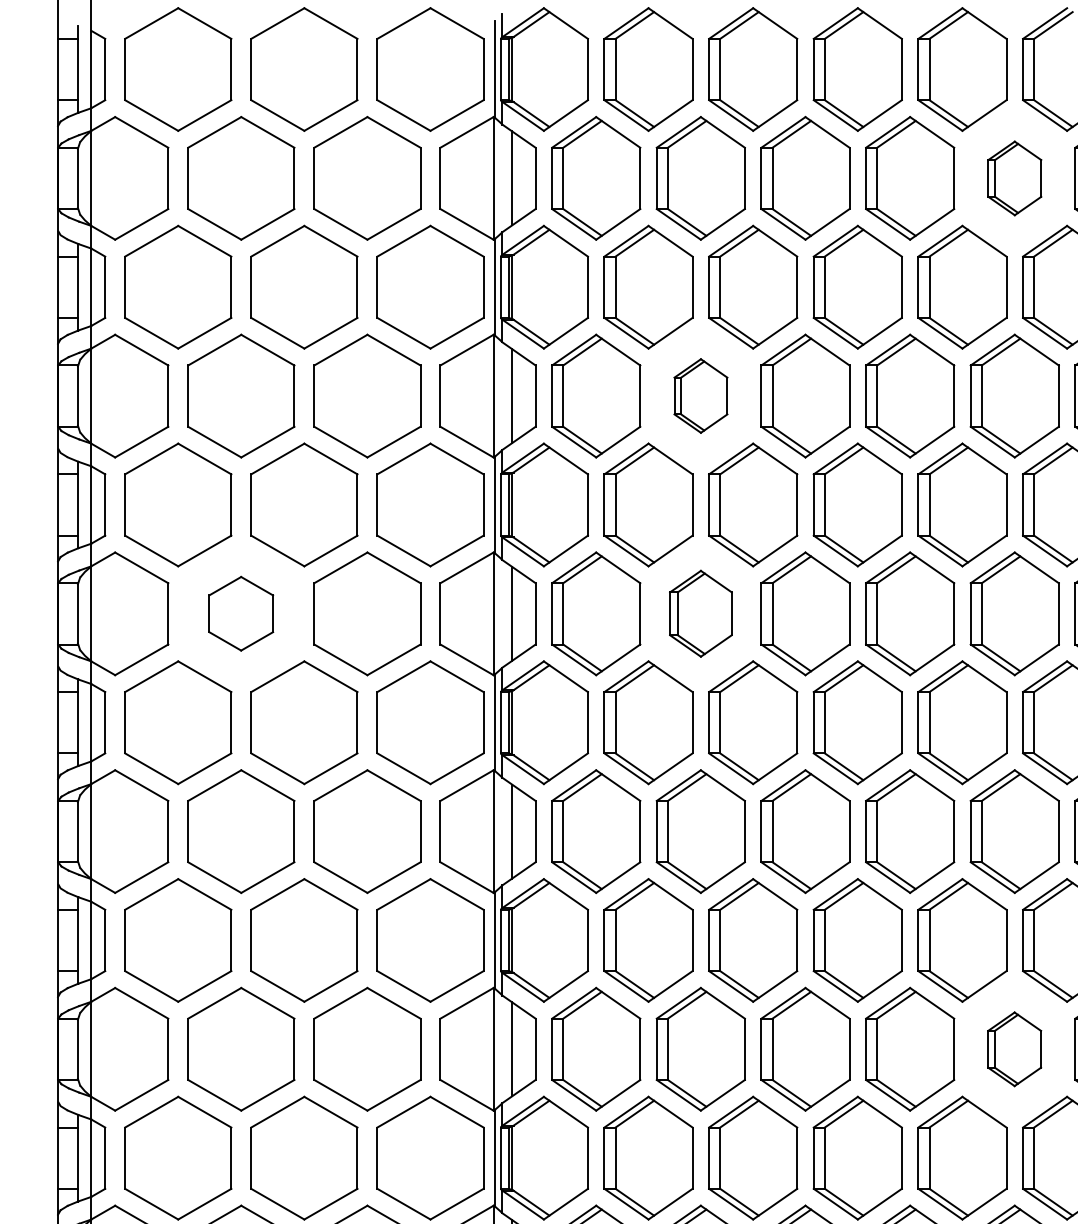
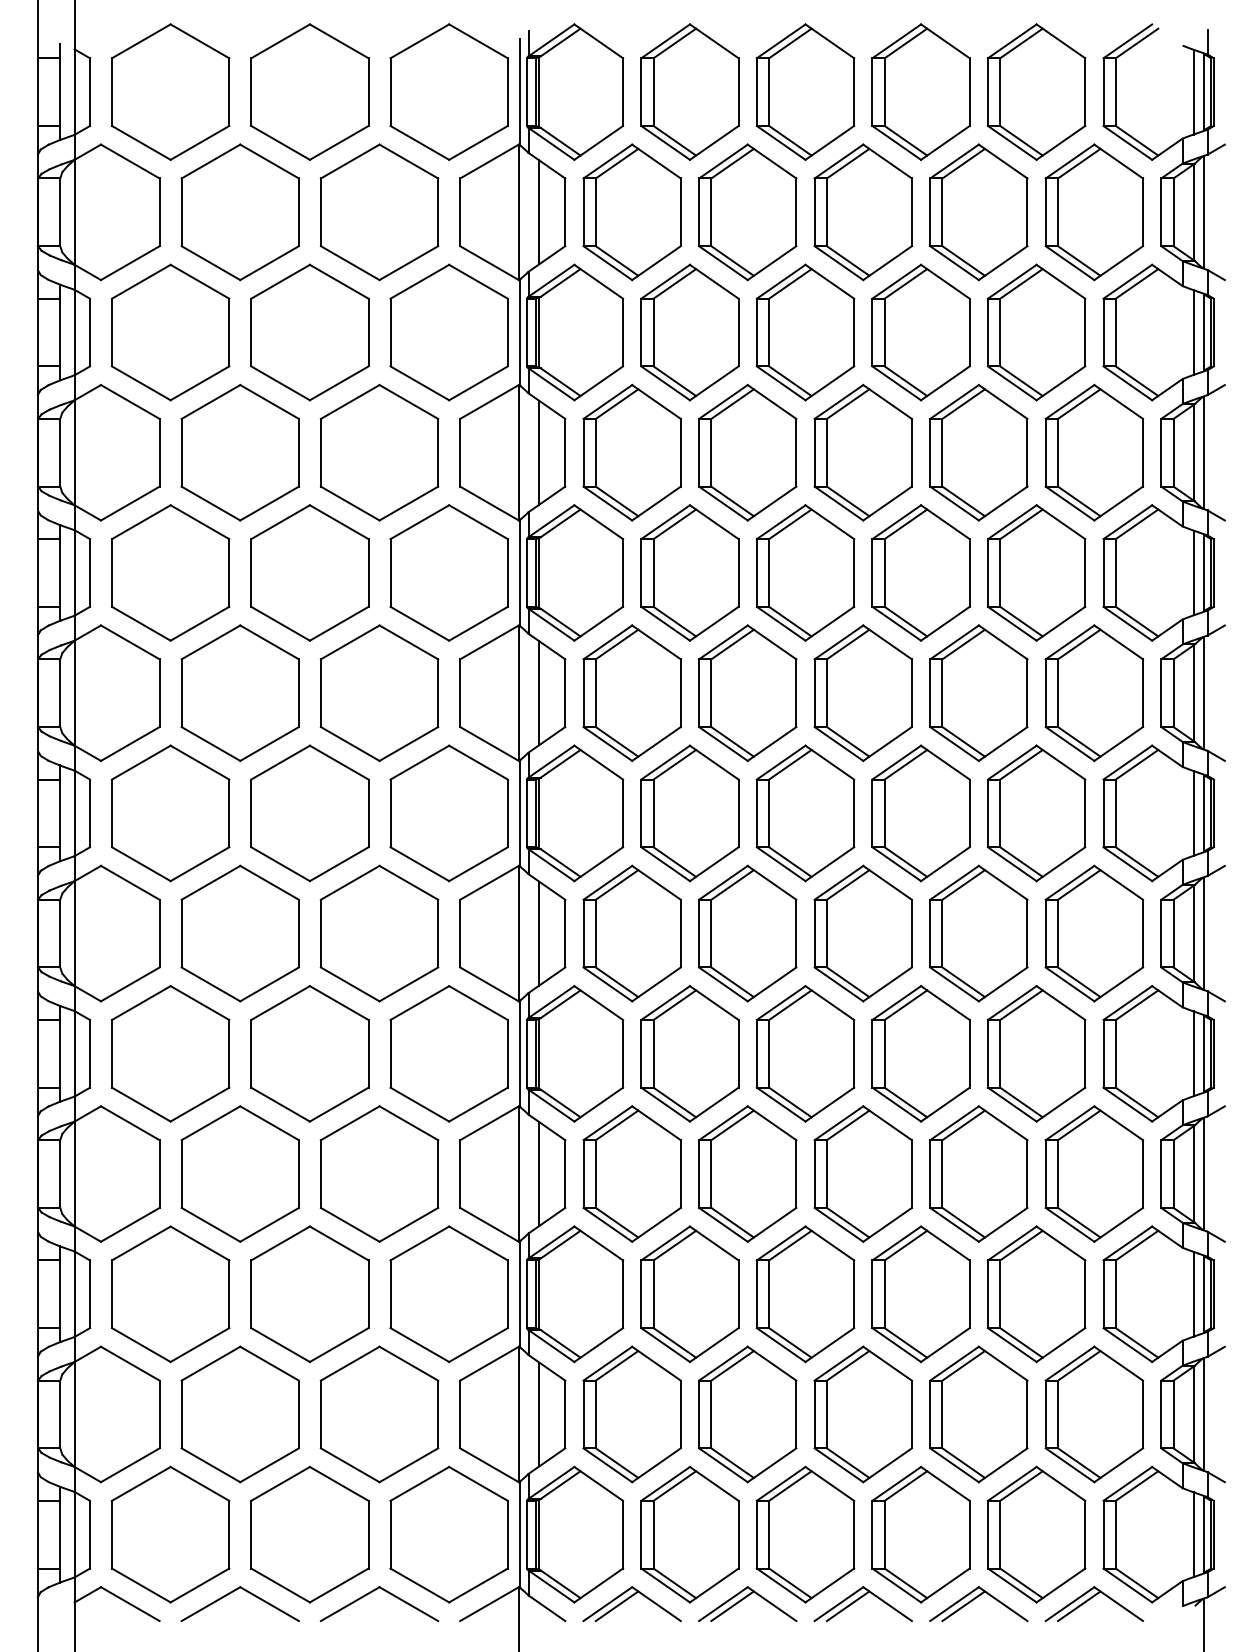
part: (1014, 178) -> (1094, 212), size x1.67
part: (700, 395) -> (747, 452), size x1.67
part: (240, 613) -> (239, 692), size x1.67
part: (700, 613) -> (747, 692), size x1.43
part: (1013, 1048) -> (1093, 1173), size x1.67

